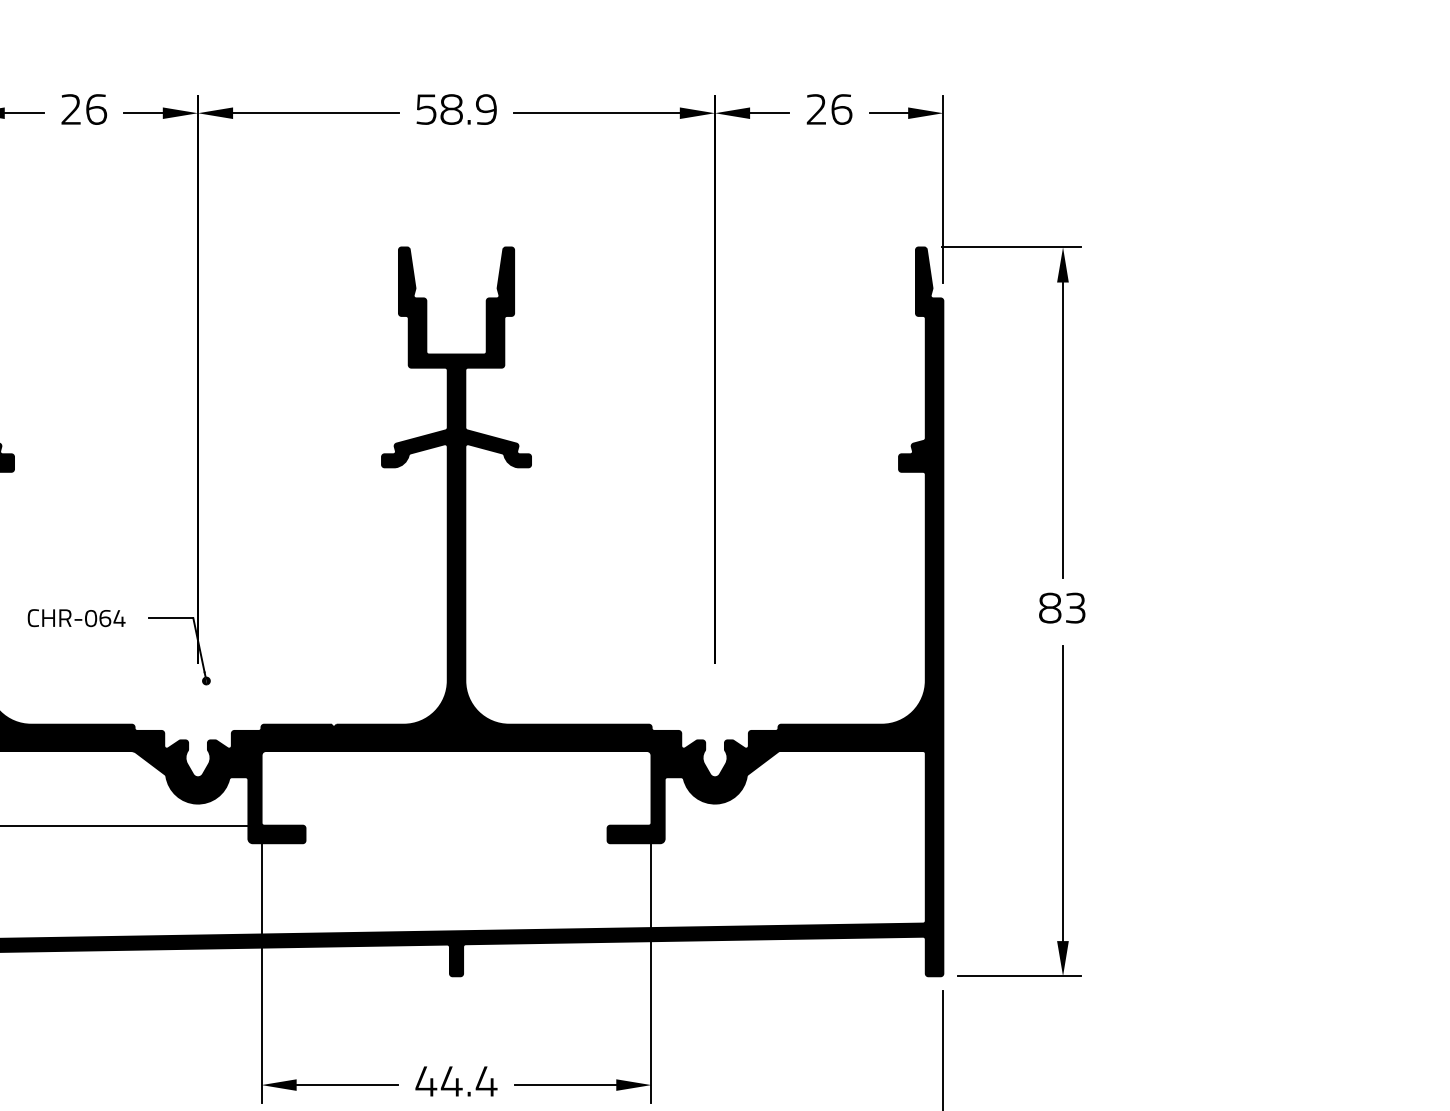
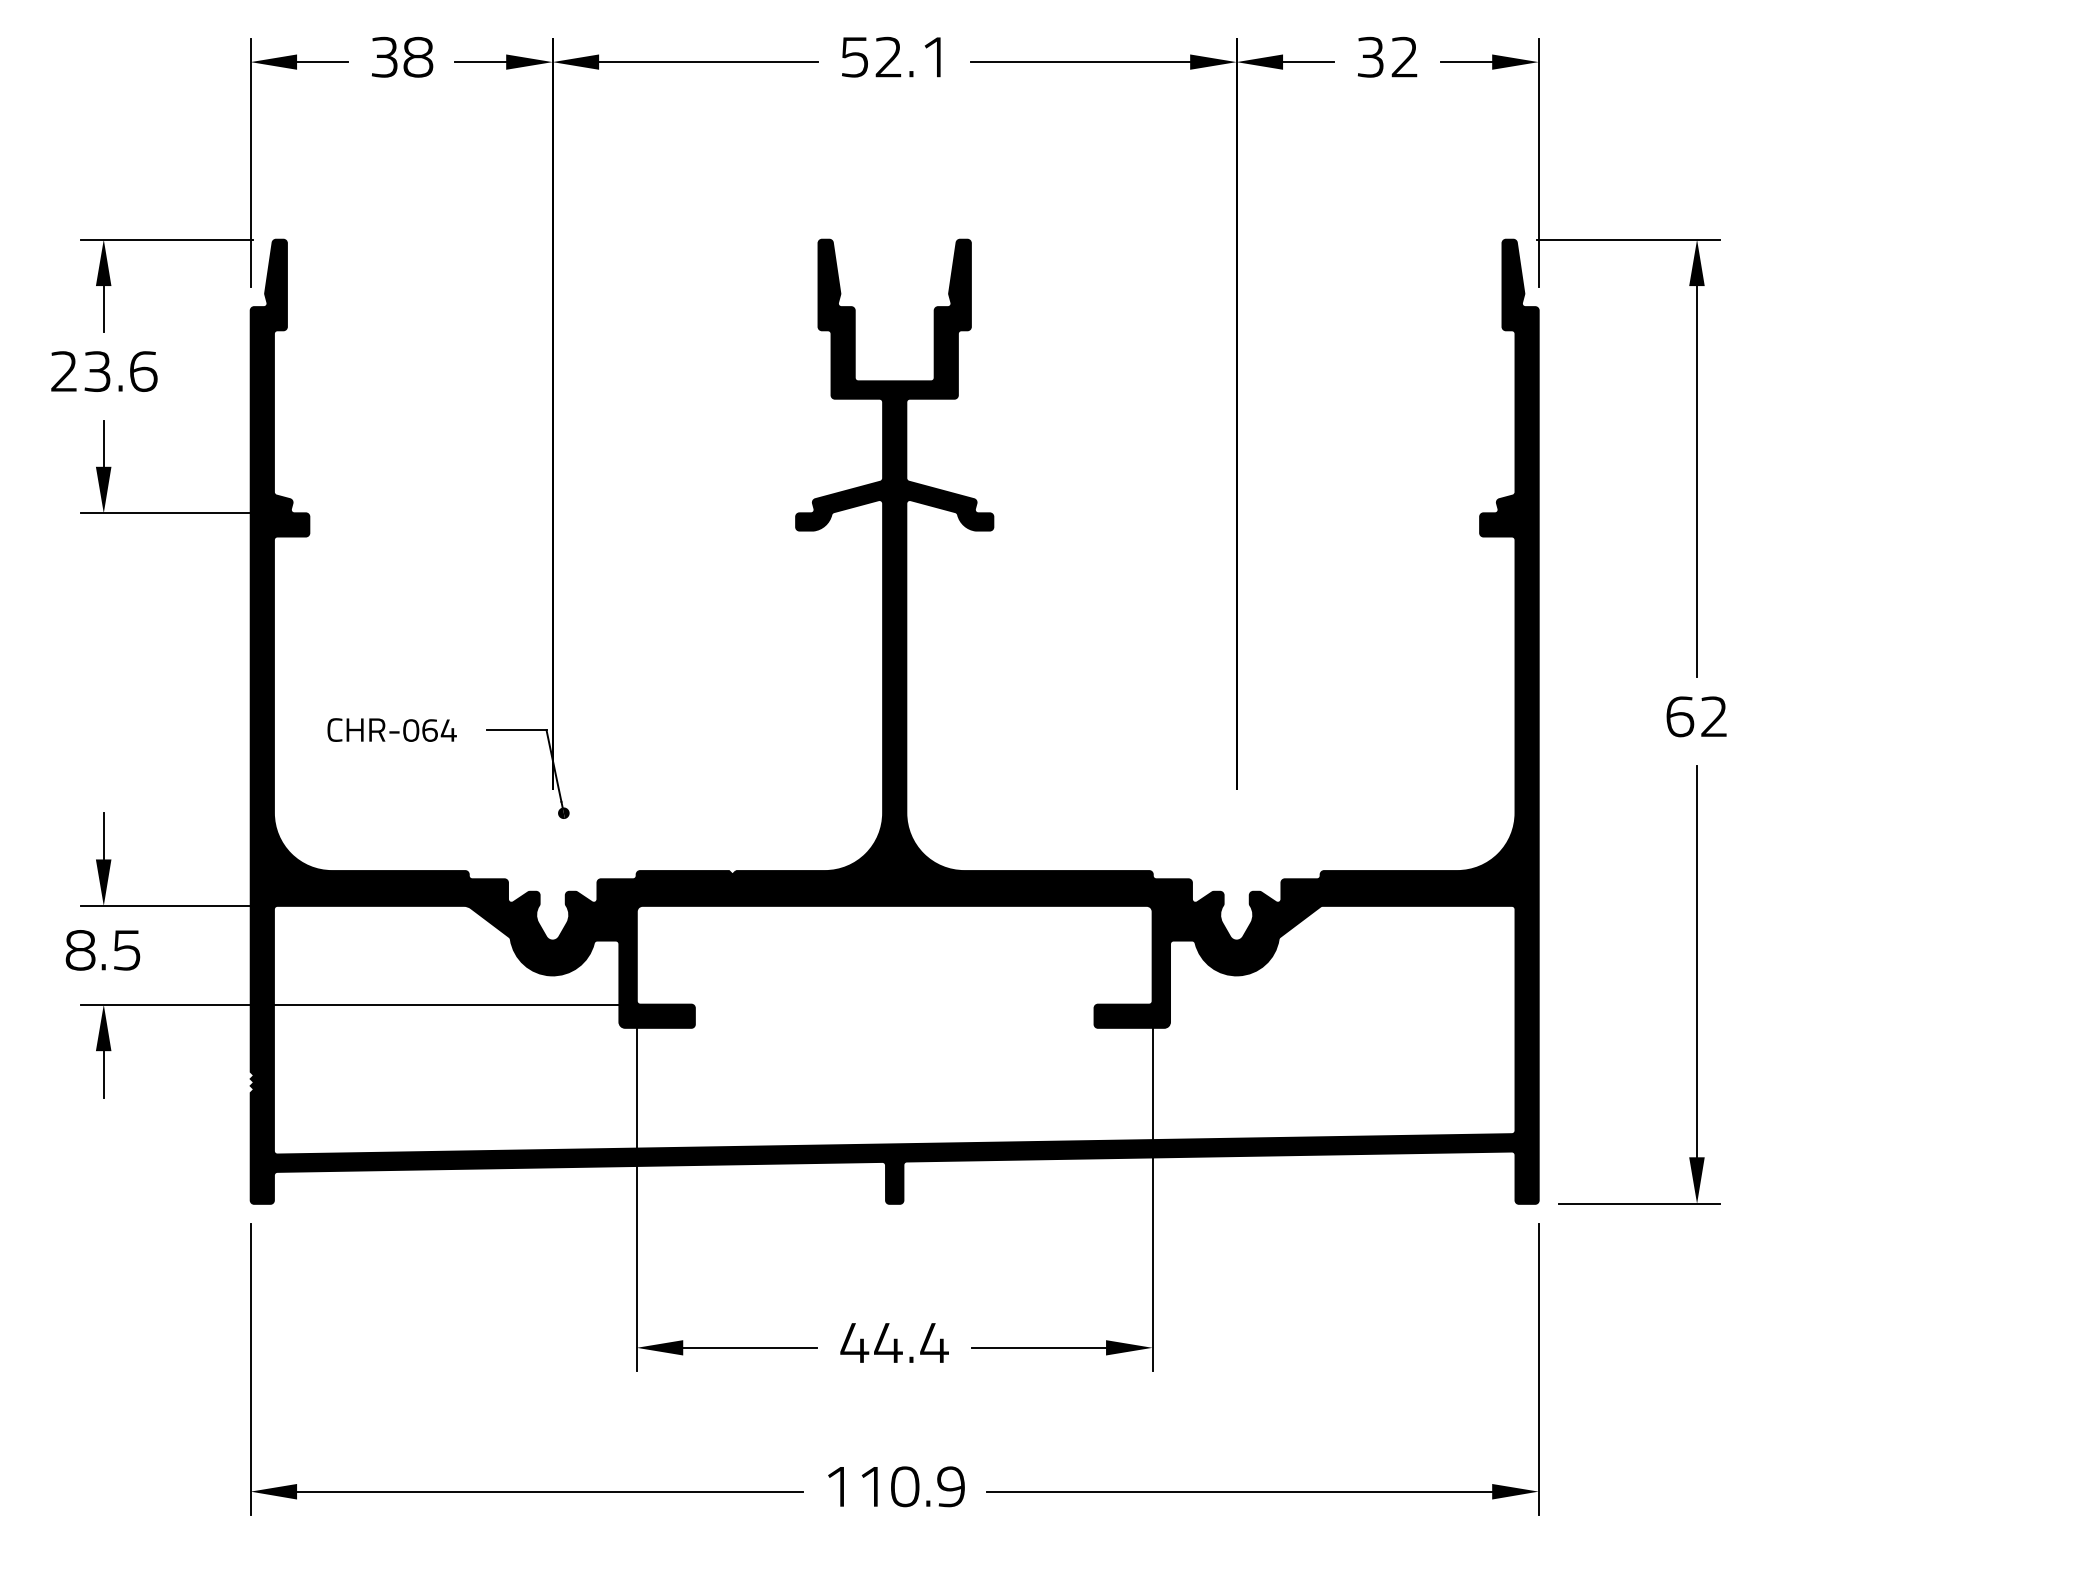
text: (84, 108) -> (402, 56), 26 -> 38
text: (468, 108) -> (910, 56), 58.9 -> 52.1
text: (829, 108) -> (1387, 56), 26 -> 32
text: (1061, 607) -> (1695, 716), 83 -> 62

